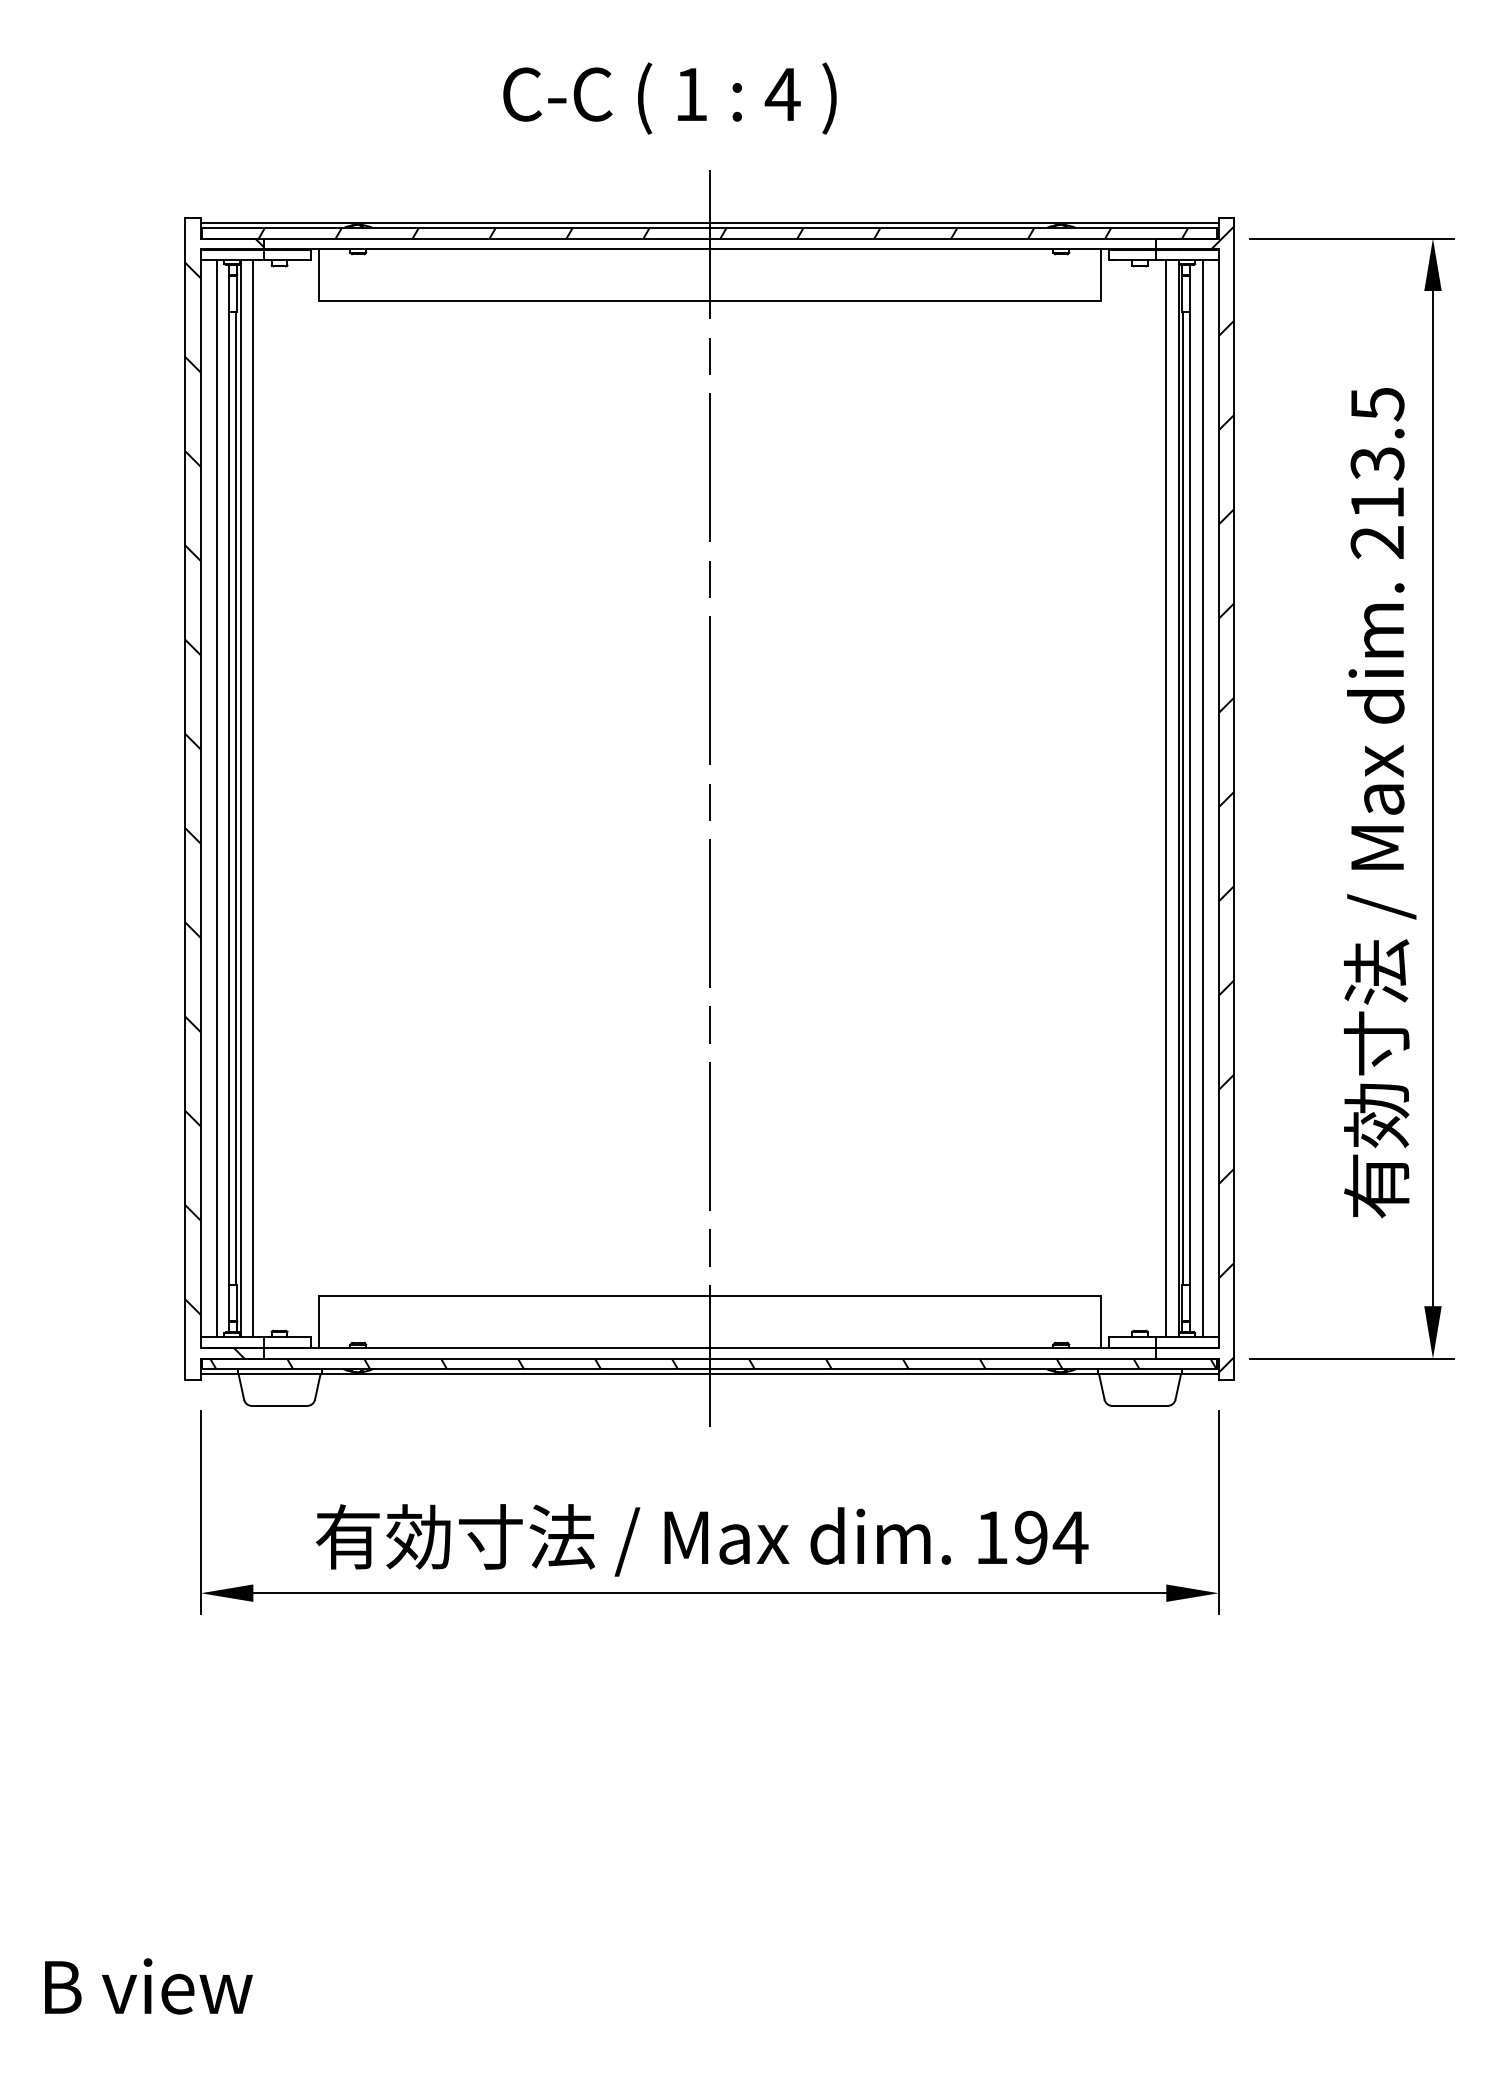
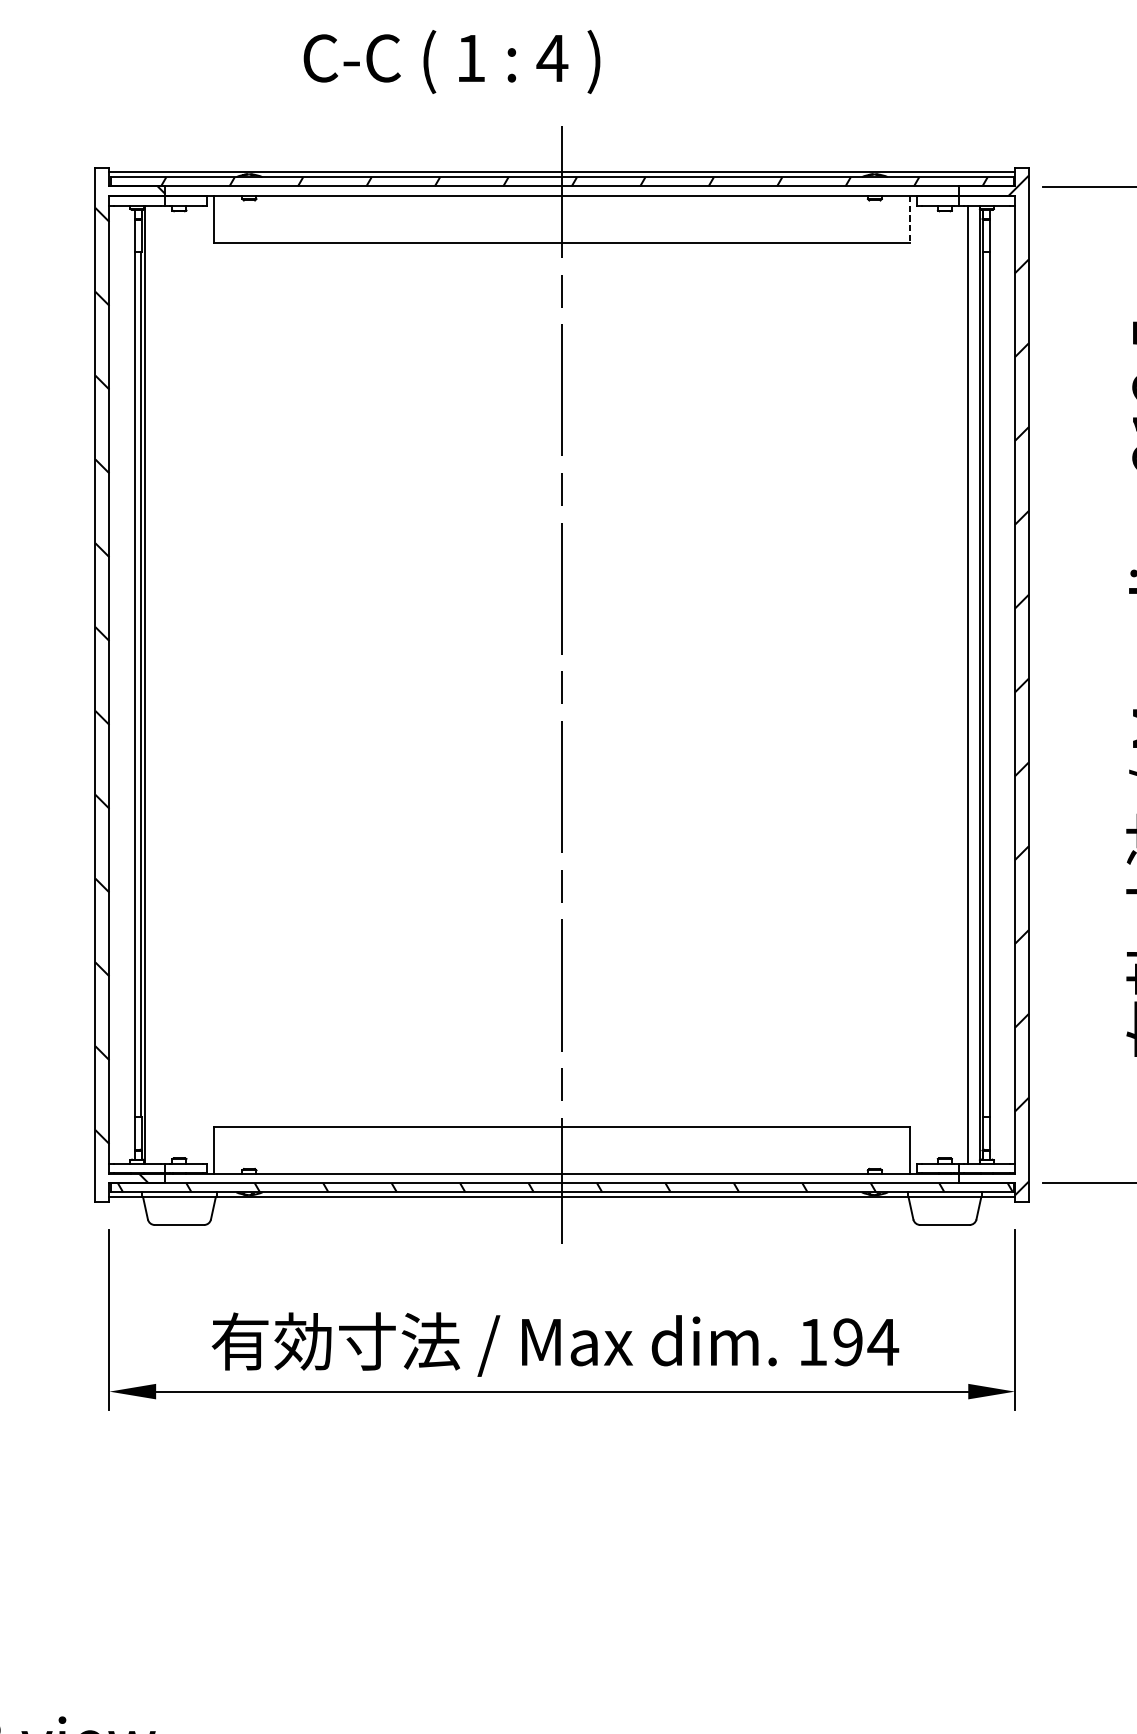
text: (669, 98) -> (451, 61), moved
line: (1100, 275) -> (909, 219), solid -> dashed
line: (216, 798) -> (123, 684), removed
line: (253, 798) -> (156, 684), removed
line: (1202, 798) -> (1000, 684), removed

